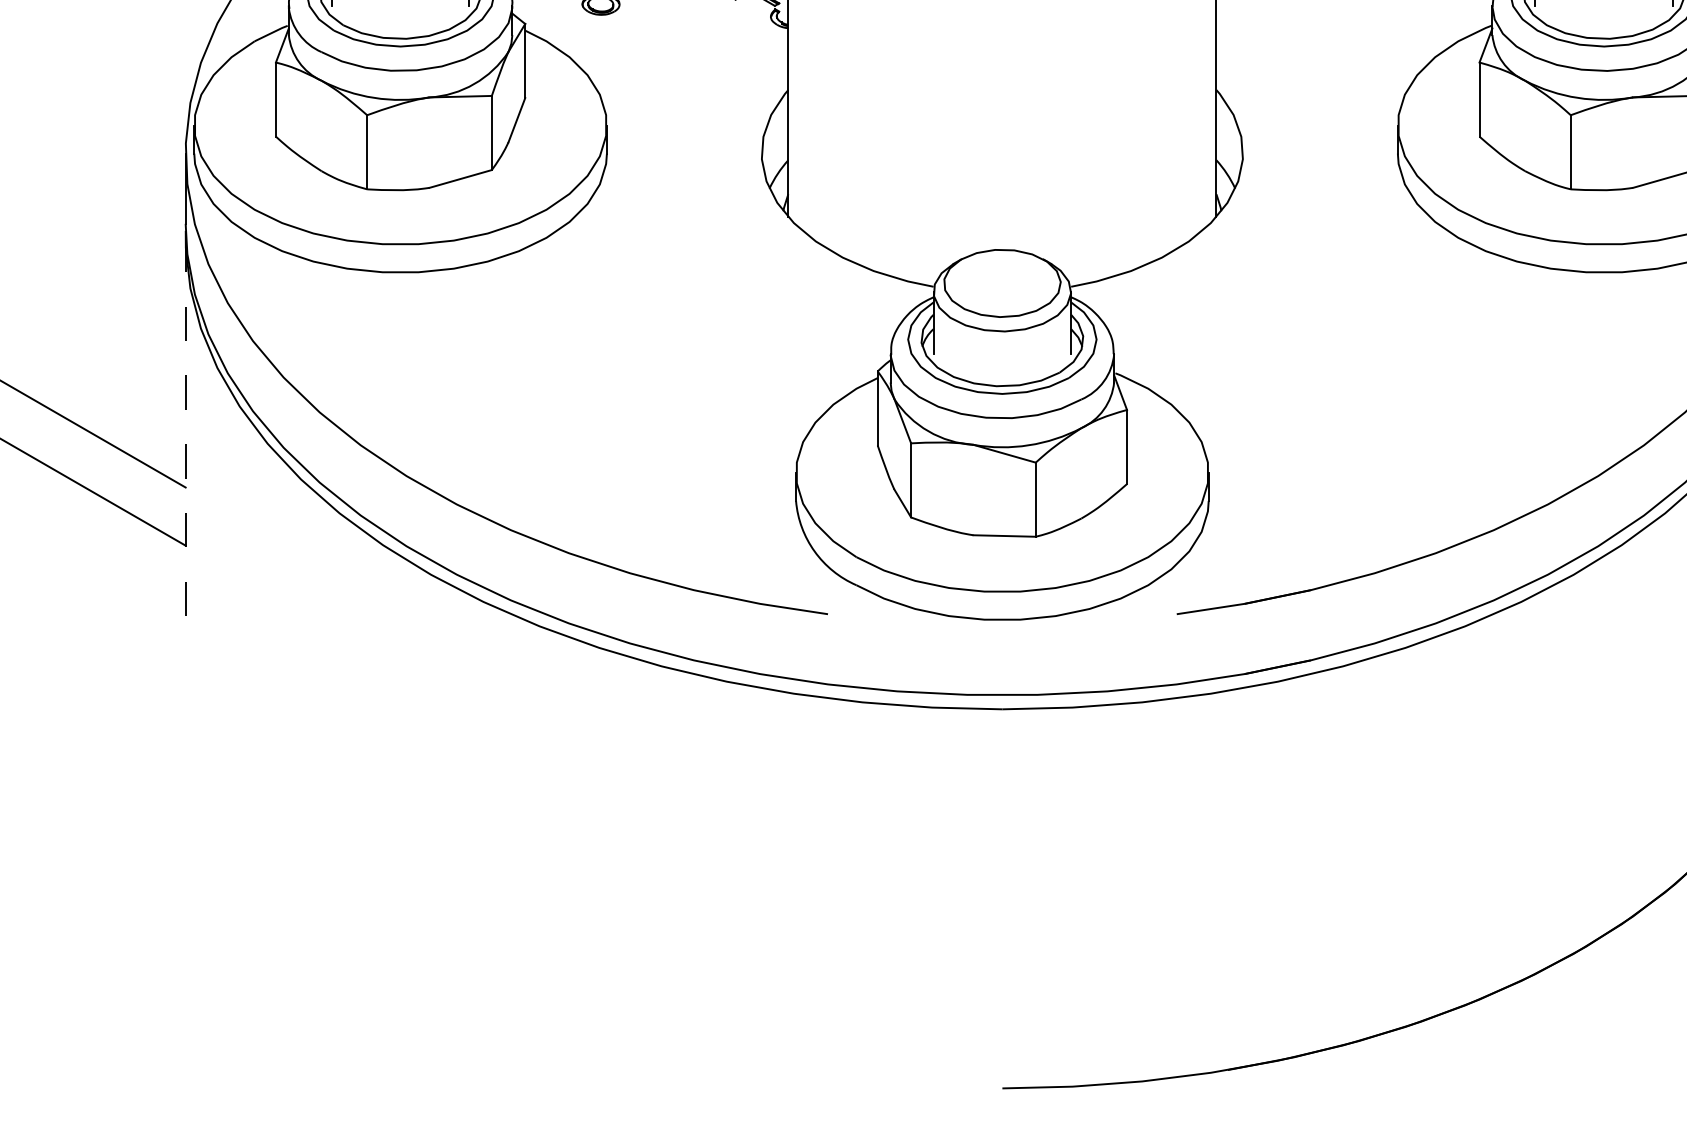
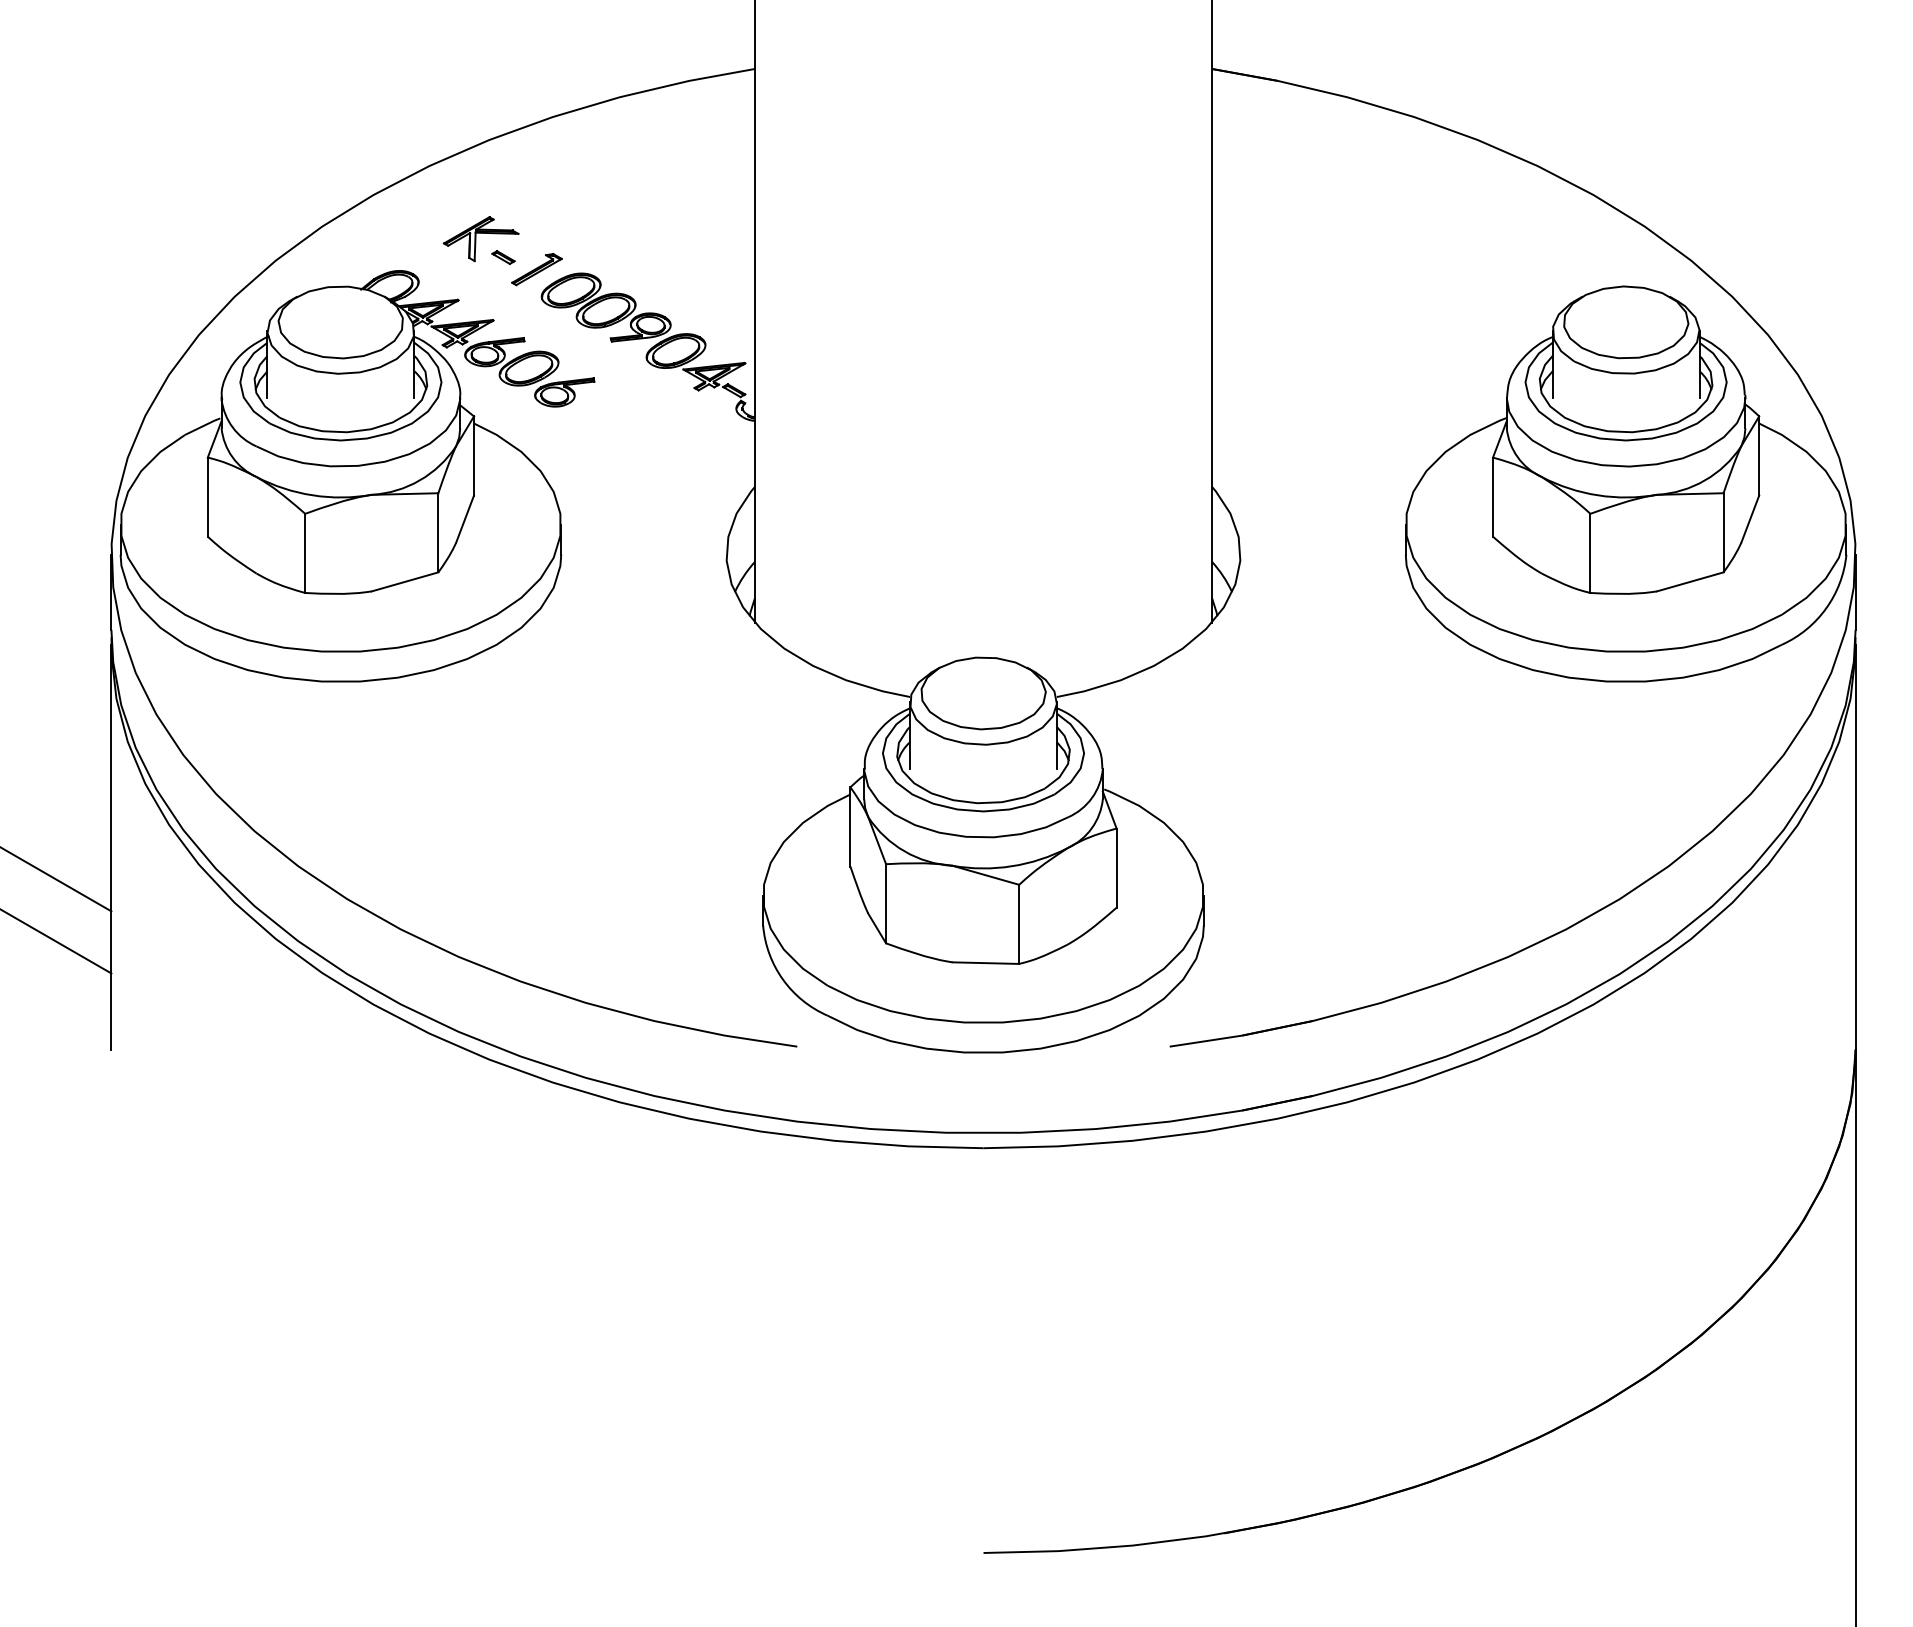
line: (185, 427) -> (111, 847), dashed -> solid

